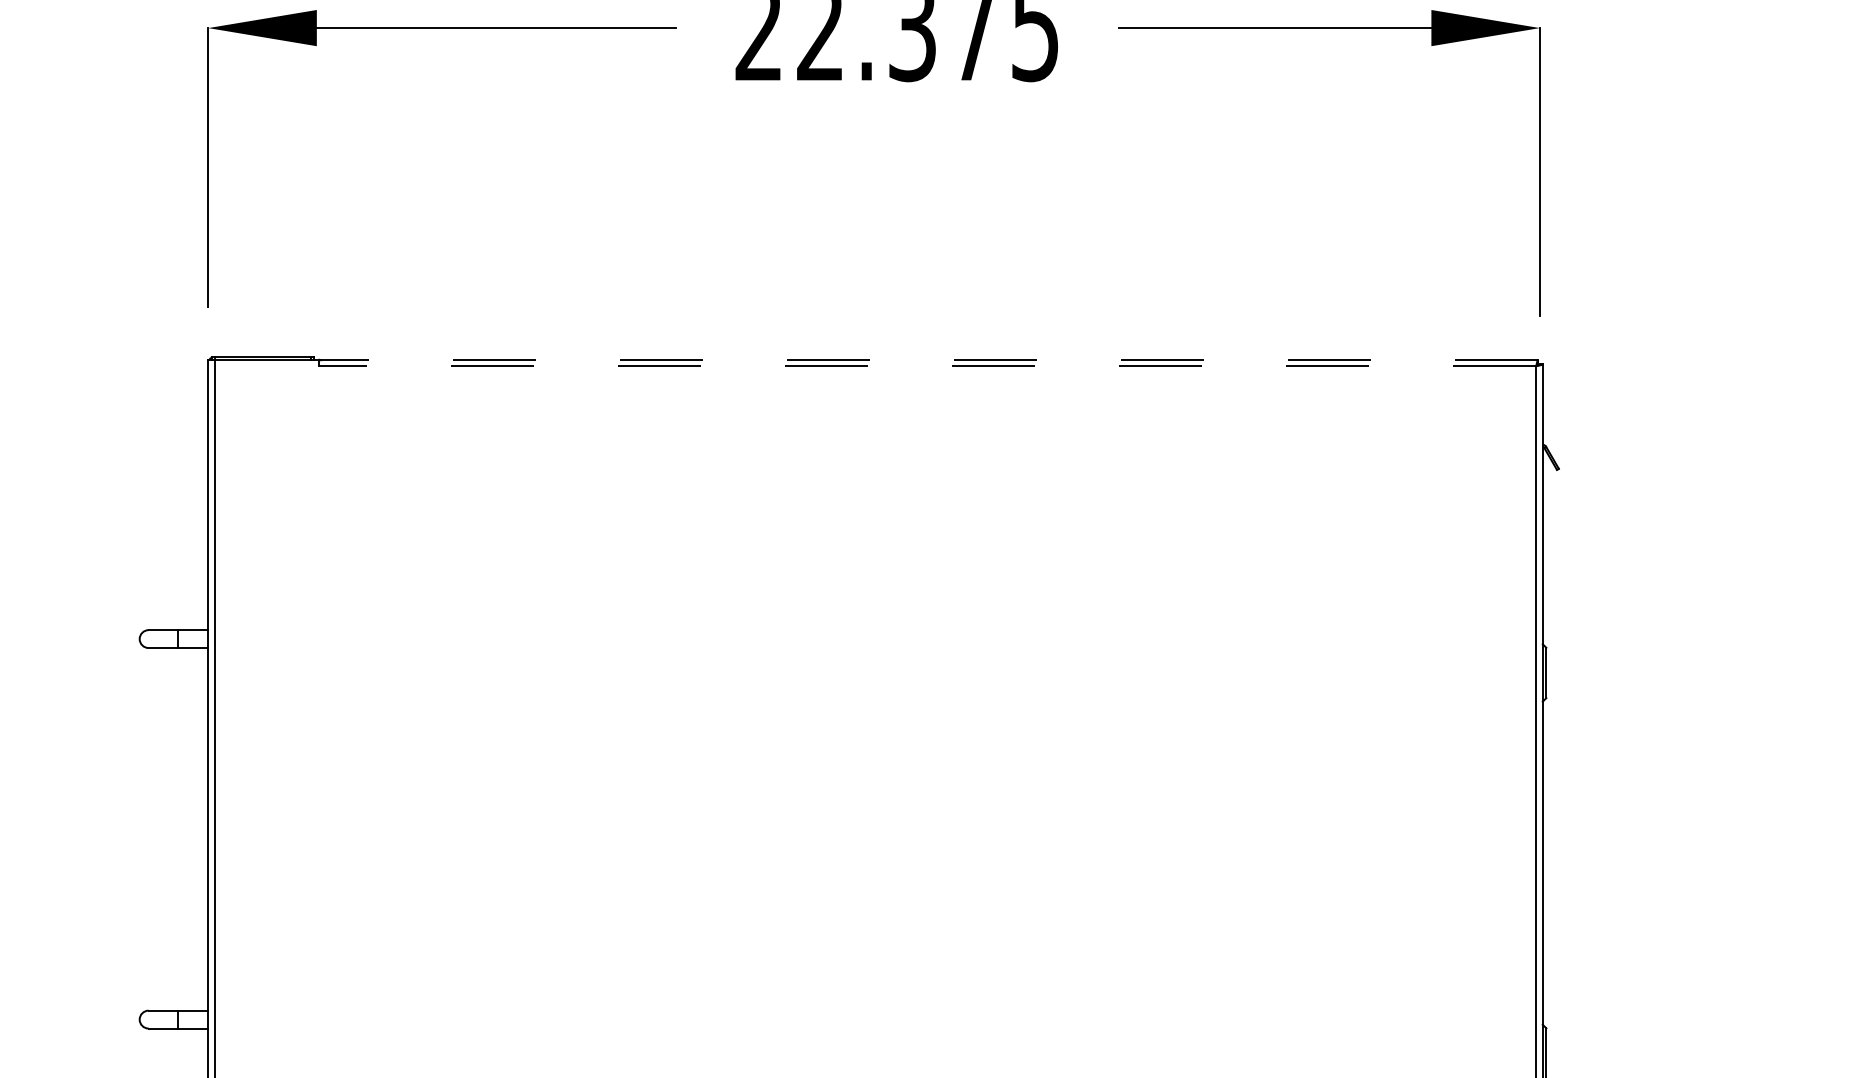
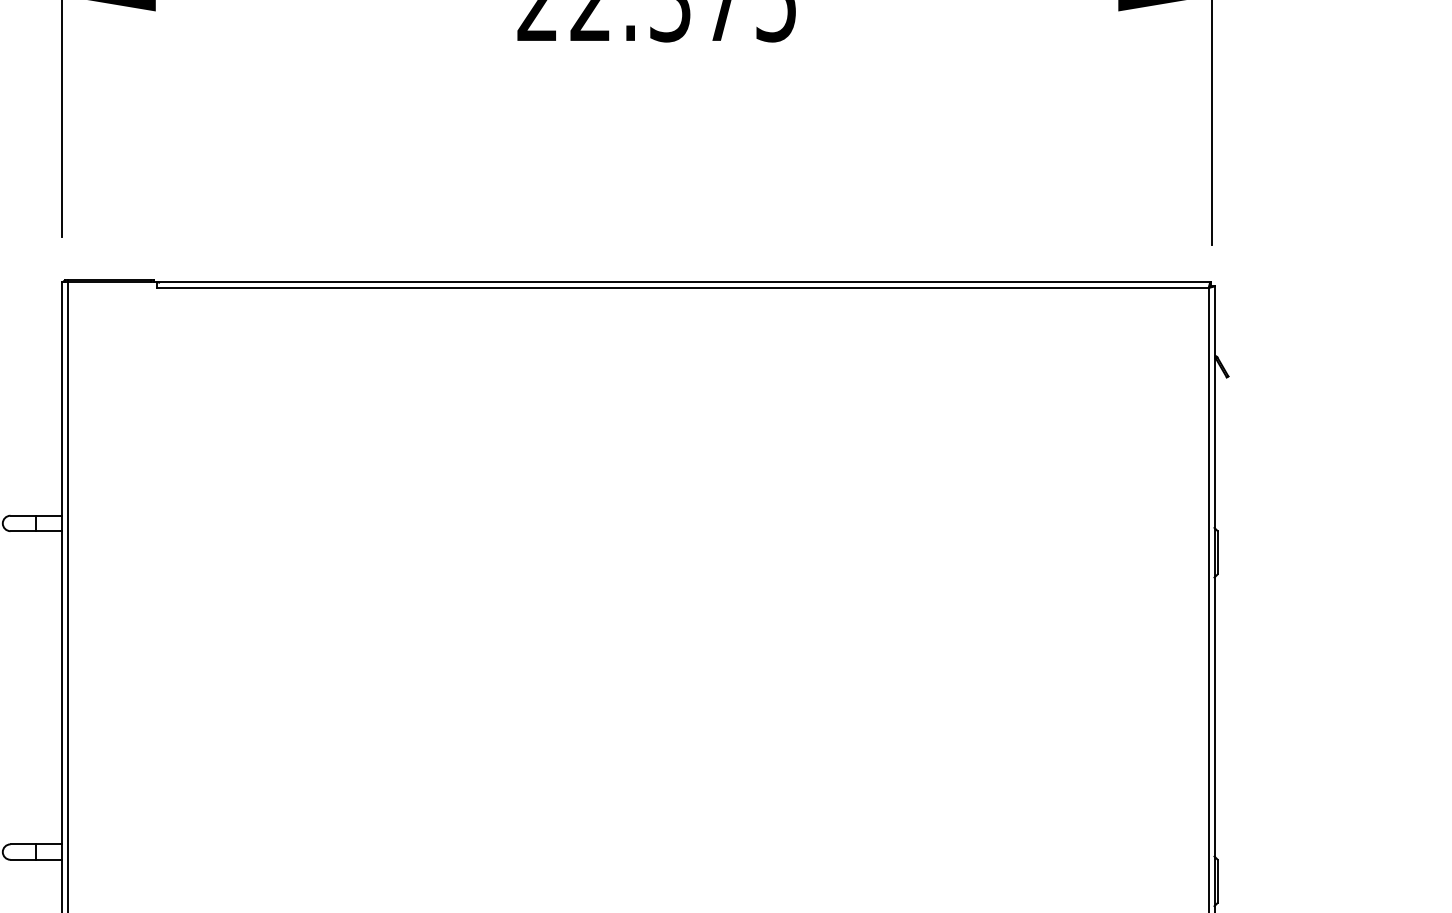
line: (928, 359) -> (684, 282), dashed -> solid
line: (927, 366) -> (683, 288), dashed -> solid

